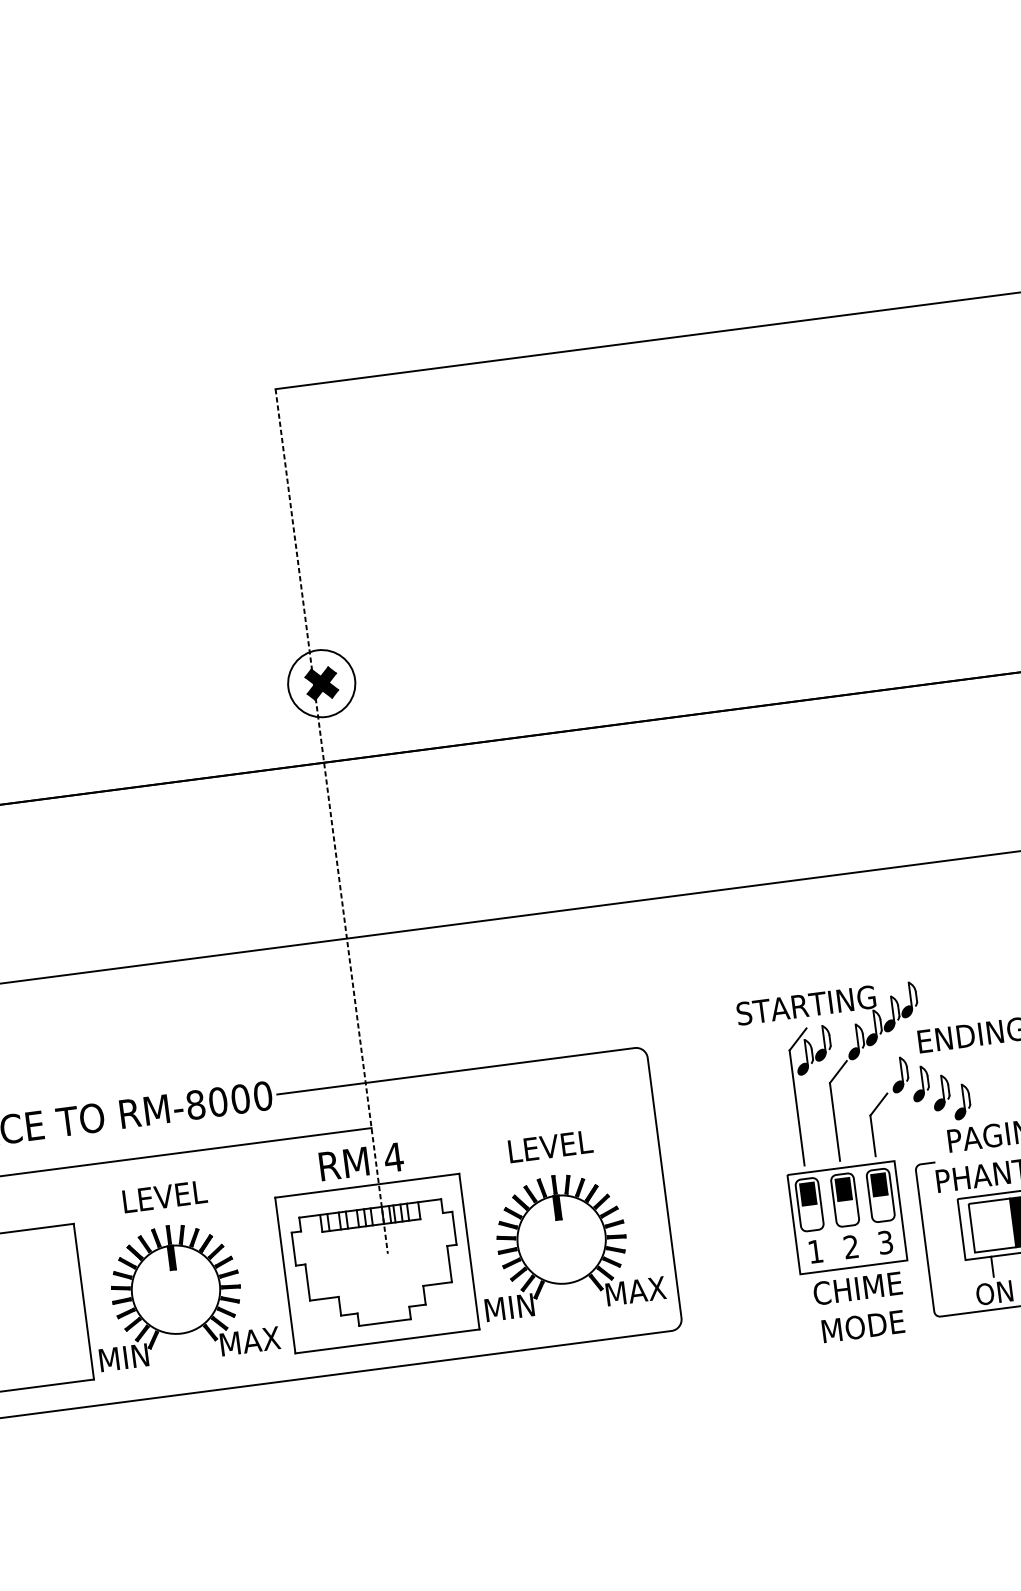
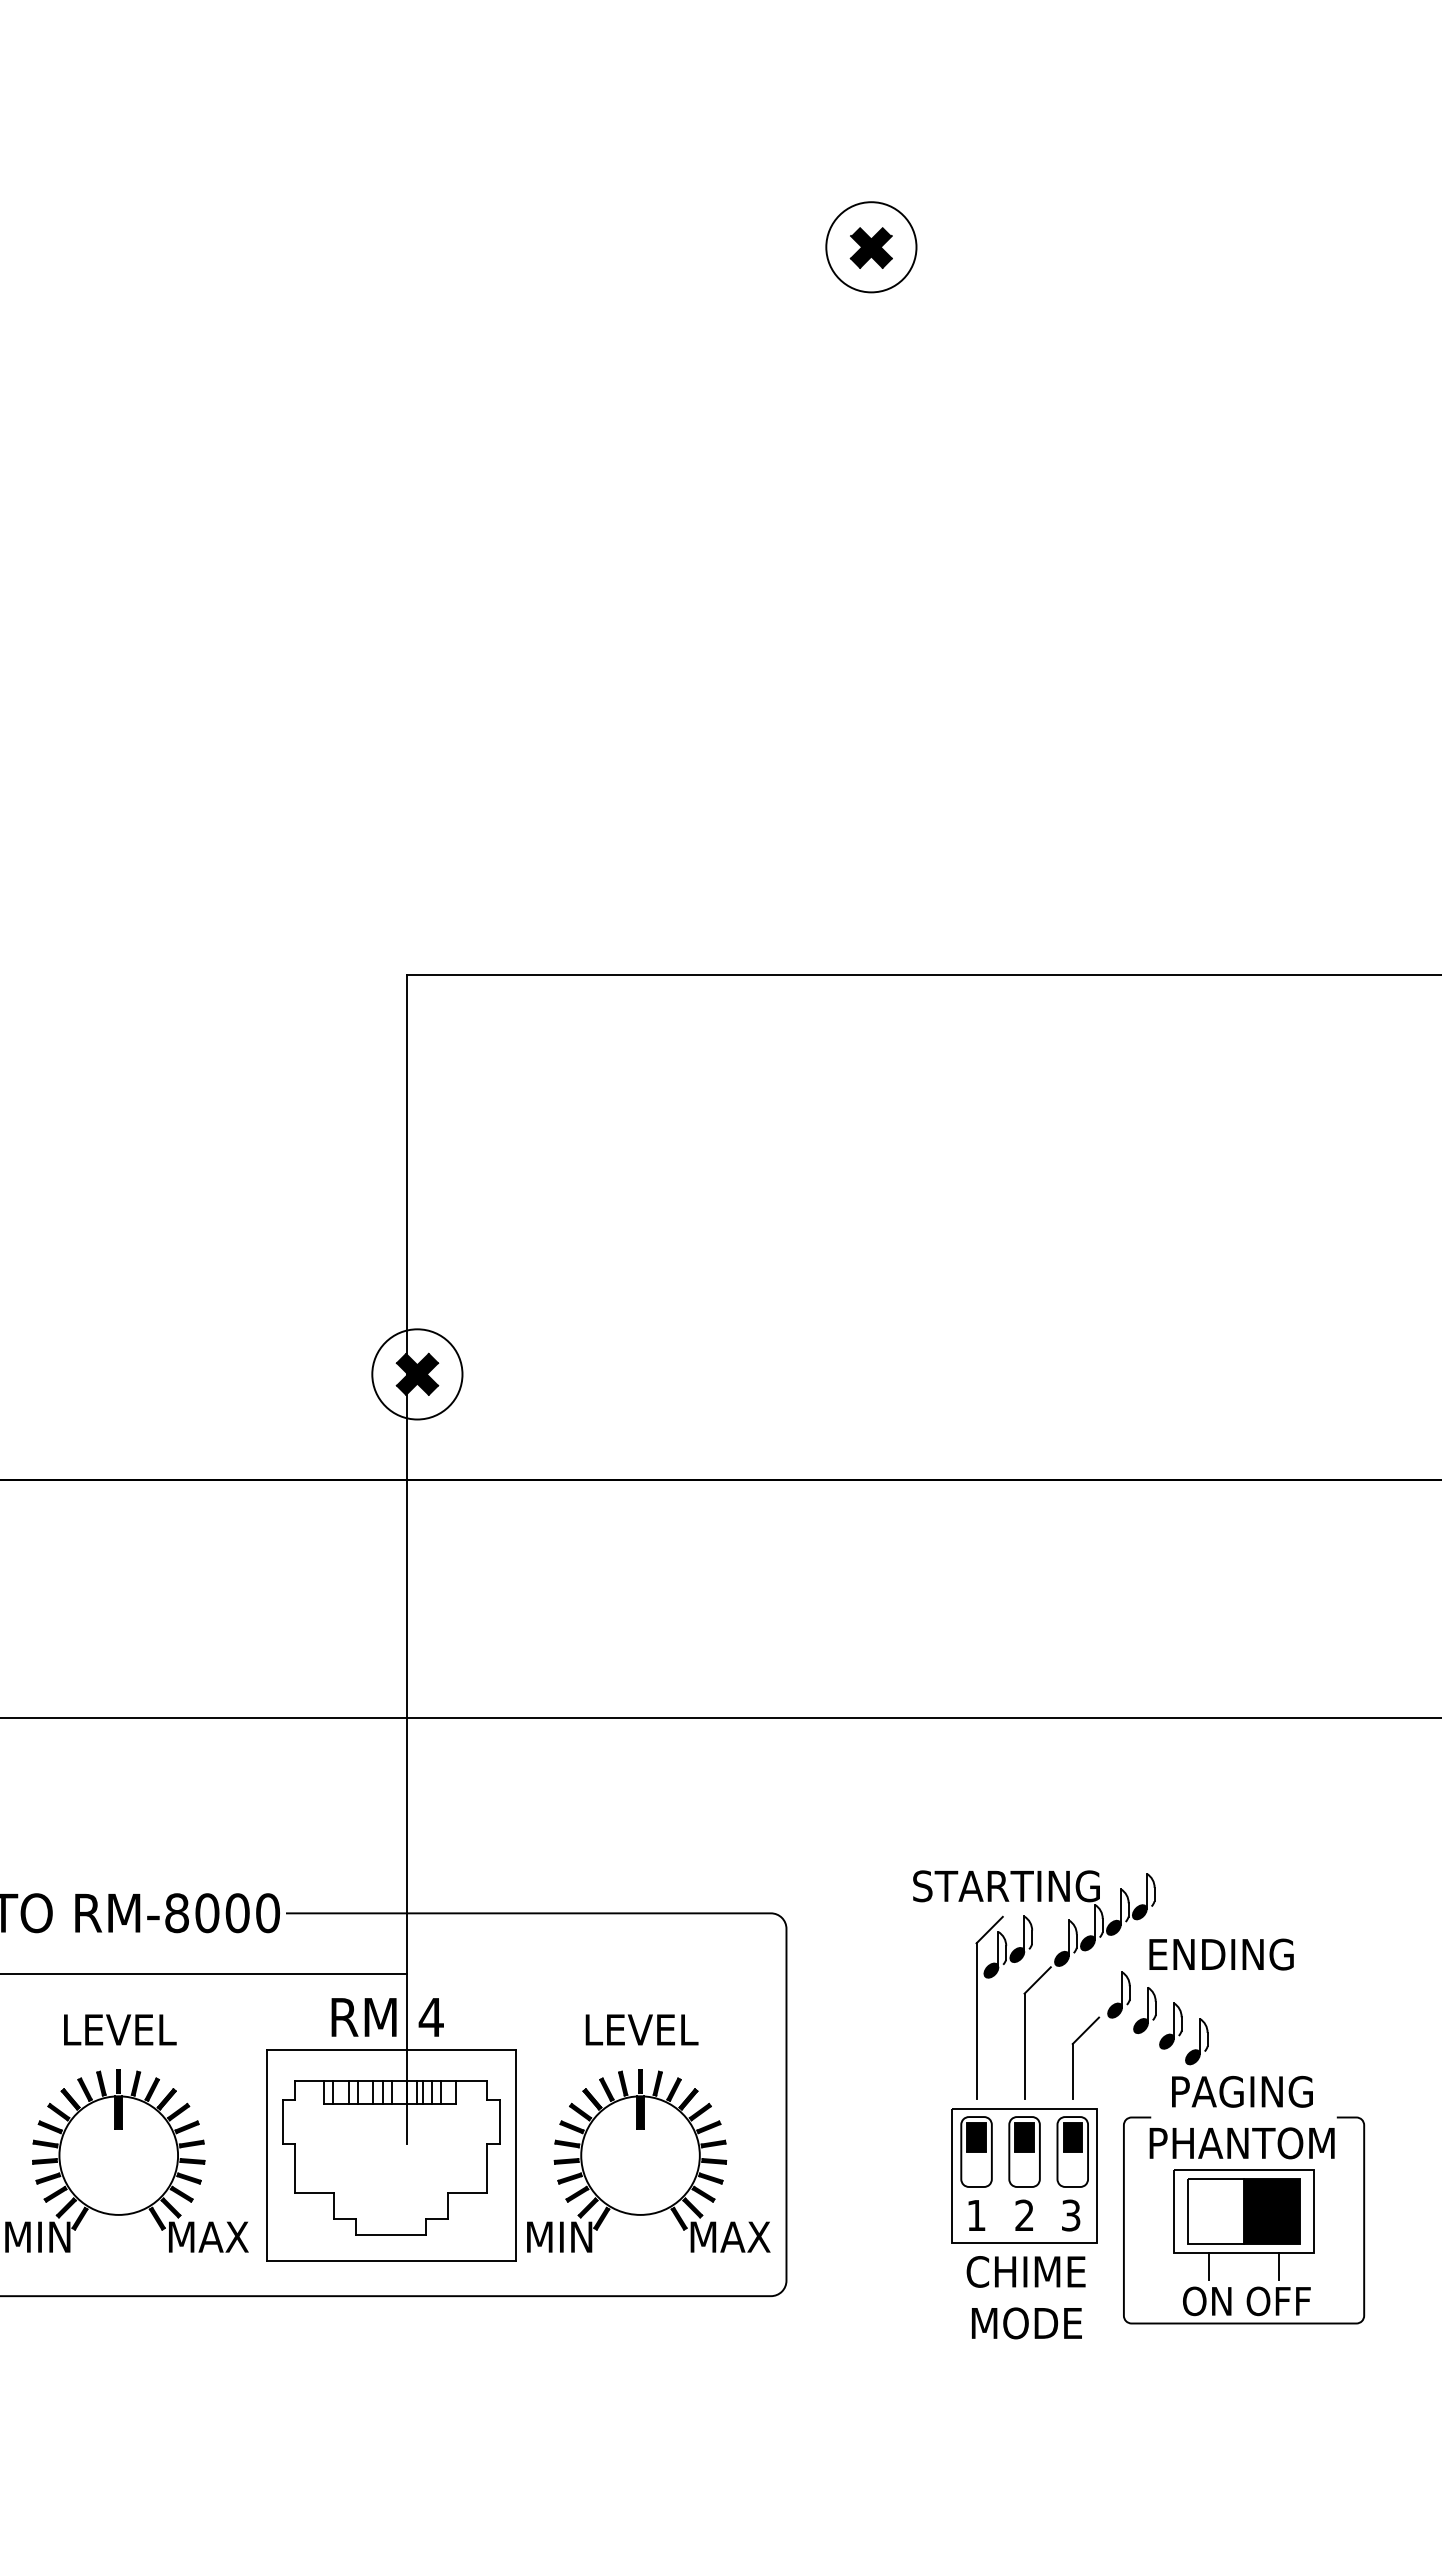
line: (331, 821) -> (406, 1559), dashed -> solid

